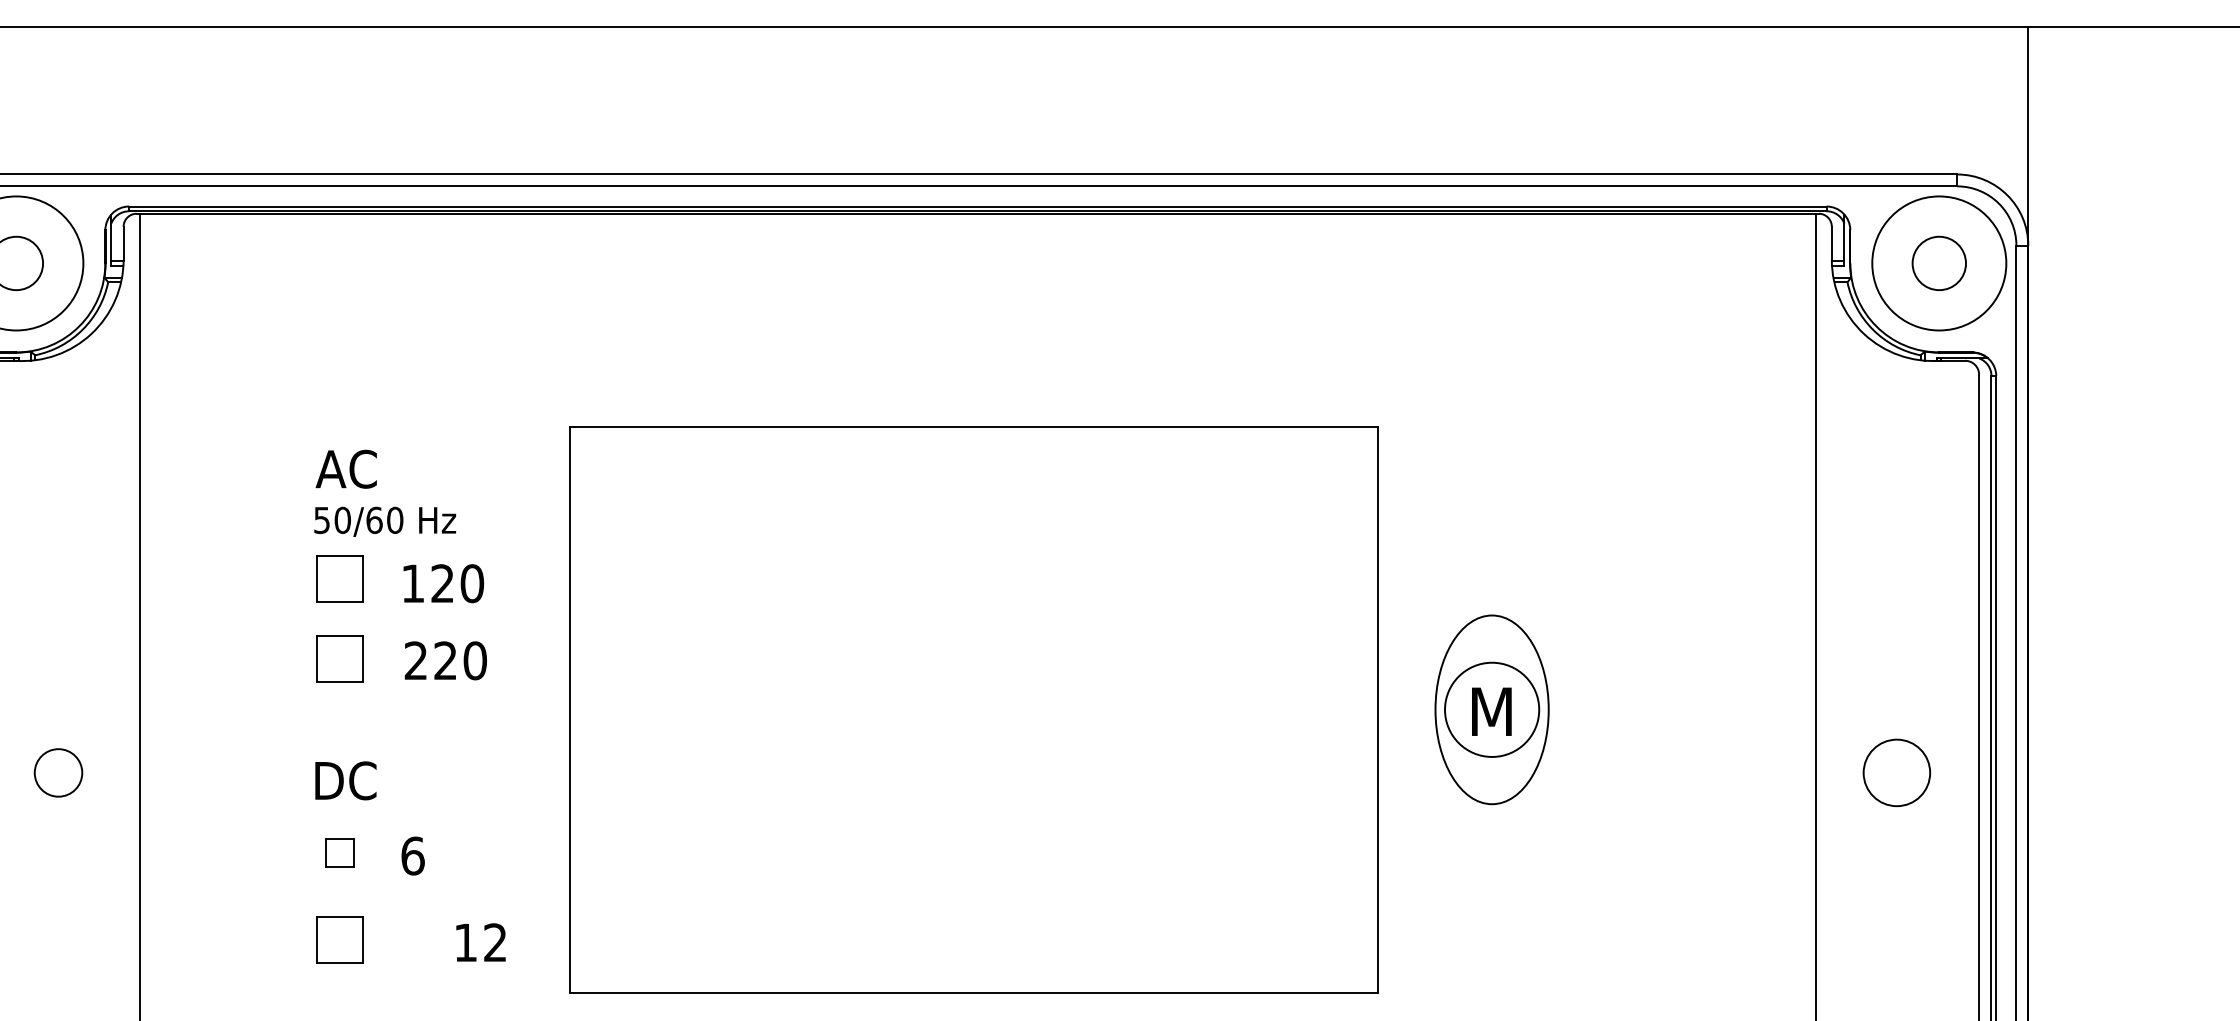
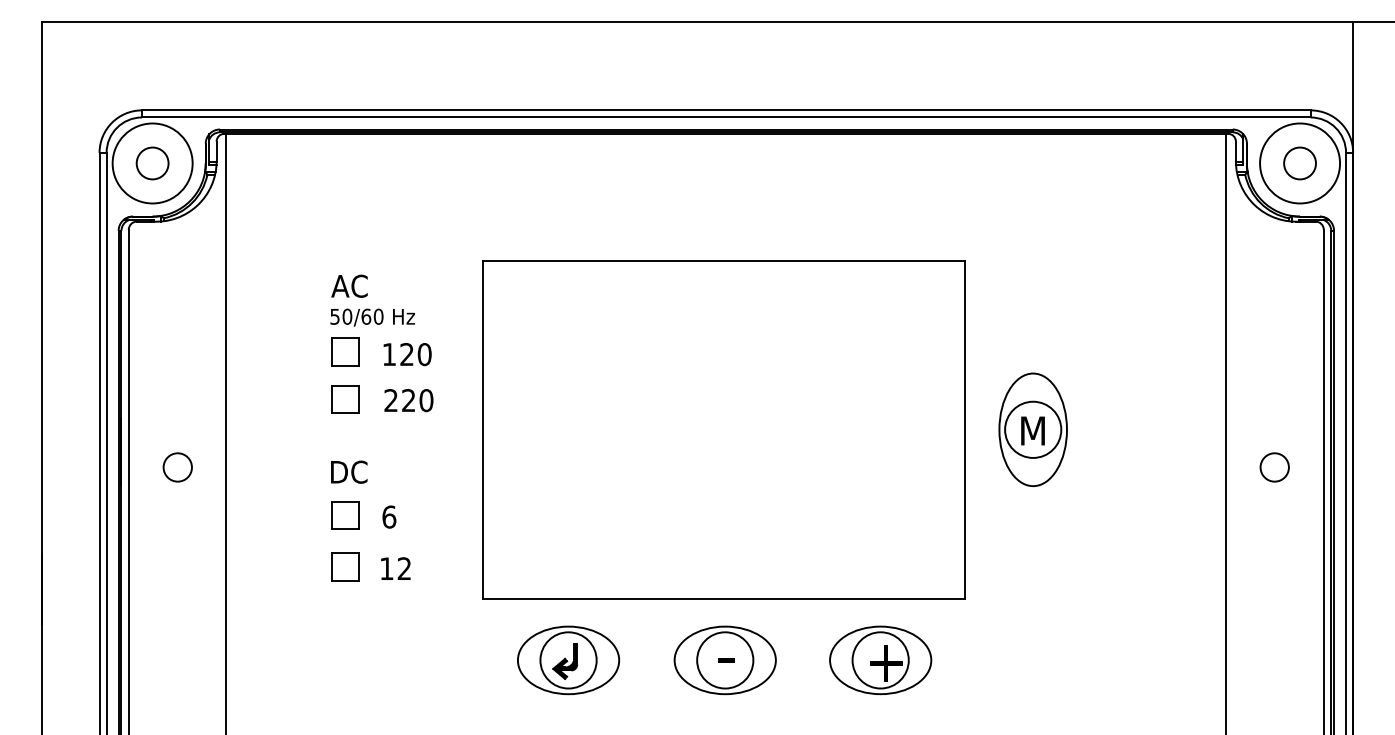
circle: (1896, 772) -> (1274, 467), size x0.71
part: (339, 853) -> (345, 515), size x1.67
text: (480, 942) -> (395, 568), moved

